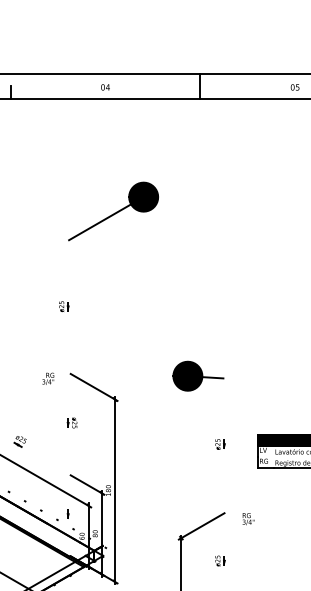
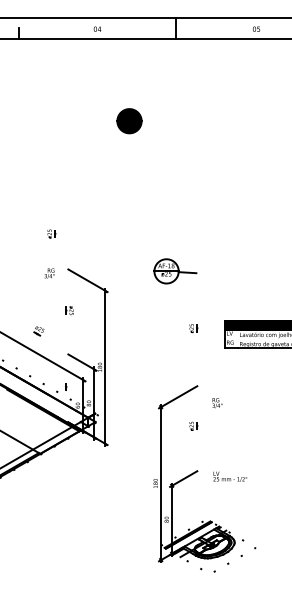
line: (99, 222) -> (92, 142), removed
part: (63, 306) -> (51, 233), moved
fill: (187, 376) -> (166, 271), removed
part: (19, 441) -> (38, 331), moved
text: (248, 519) -> (217, 403), moved

